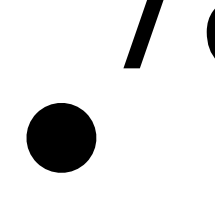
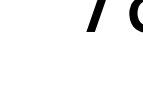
part: (61, 137) -> (54, 67), removed

